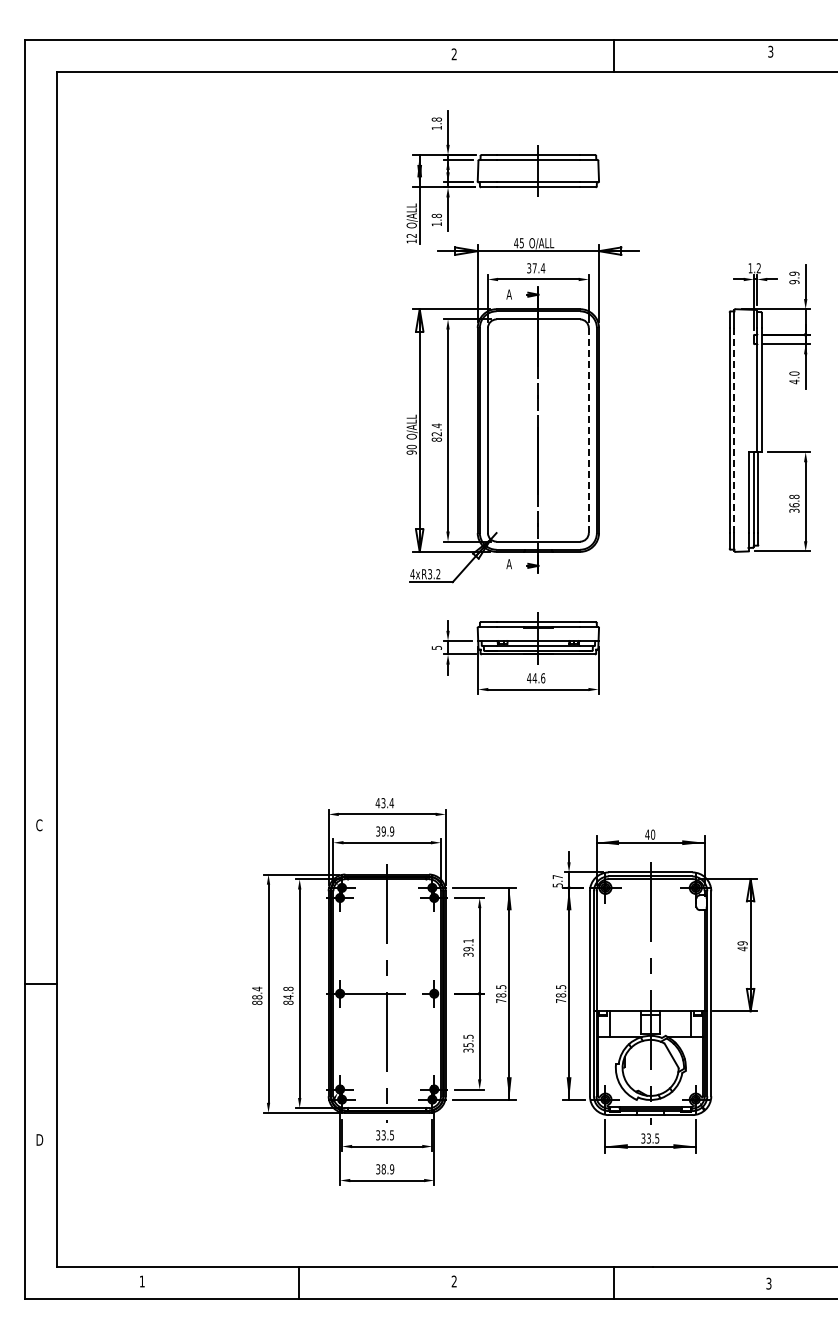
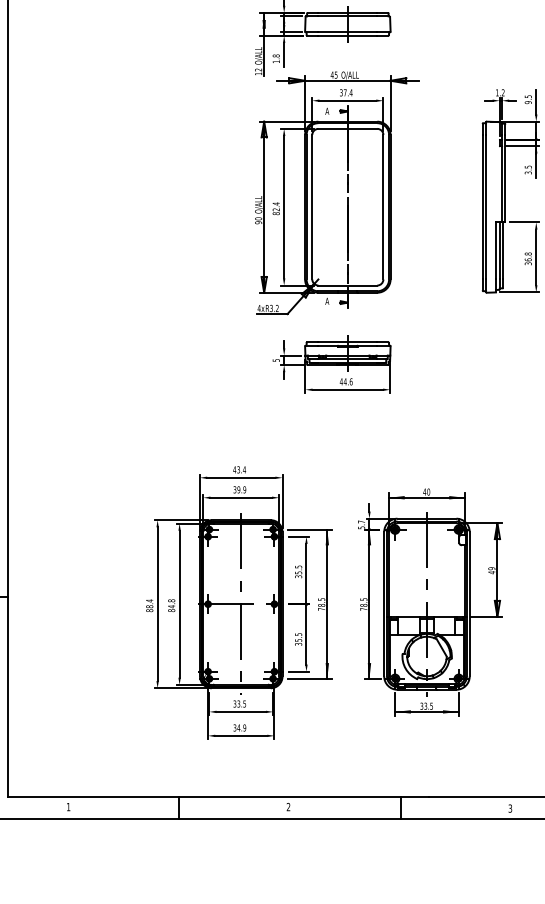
text: (794, 273) -> (528, 96), 9.9 -> 9.5
text: (794, 377) -> (528, 169), 4.0 -> 3.5
line: (588, 431) -> (383, 207), dashed -> solid
line: (734, 431) -> (486, 207), dashed -> solid
text: (468, 945) -> (298, 570), 39.1 -> 35.5
text: (383, 1169) -> (238, 728), 38.9 -> 34.9

